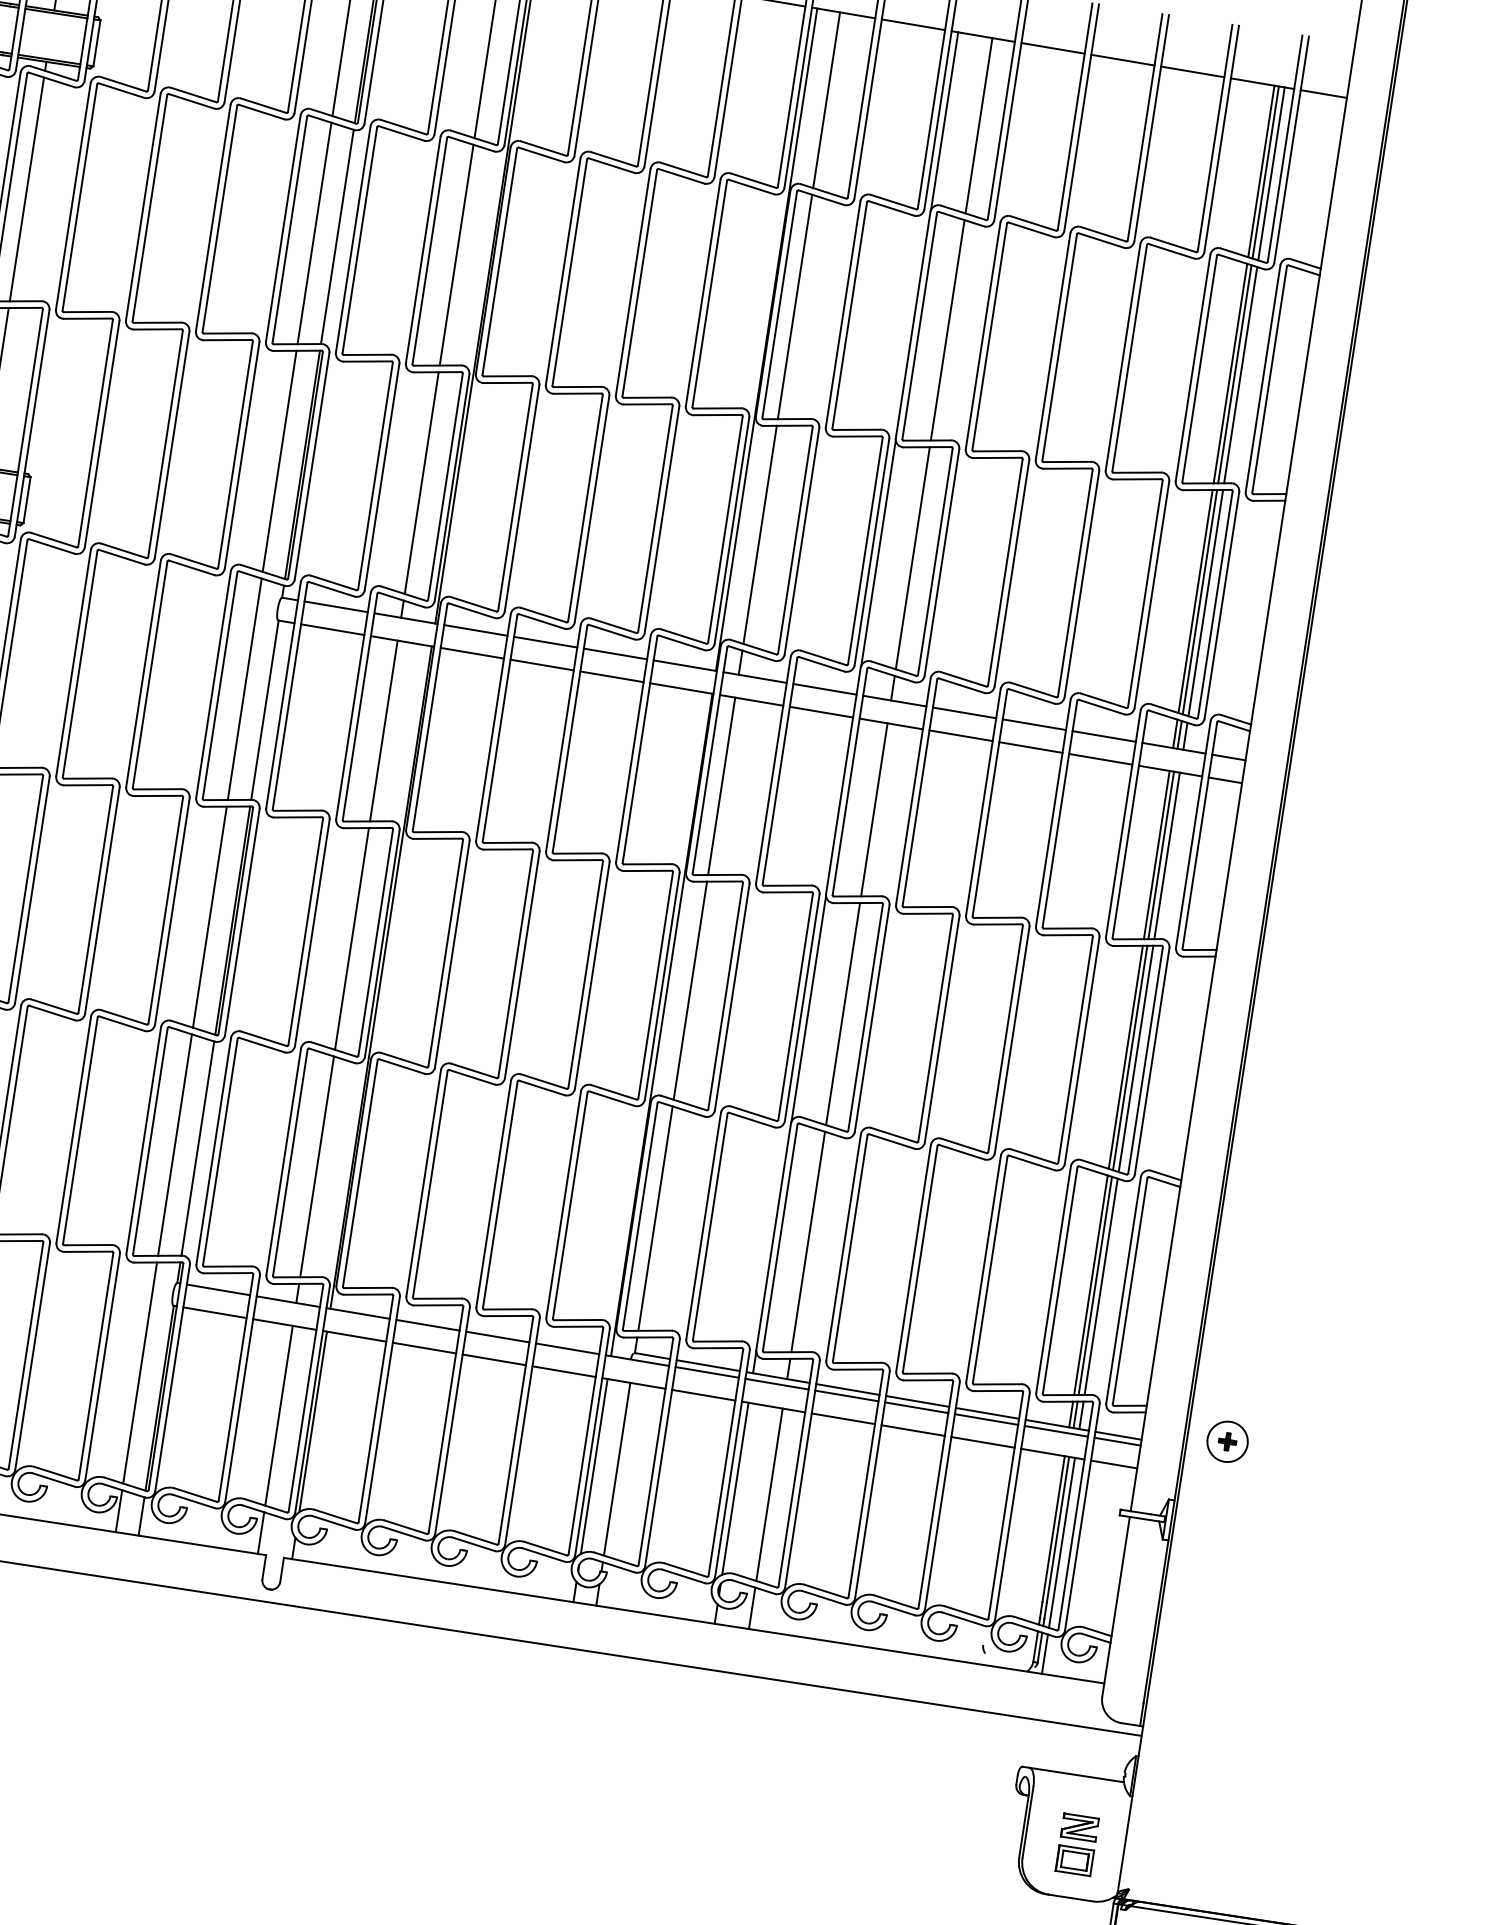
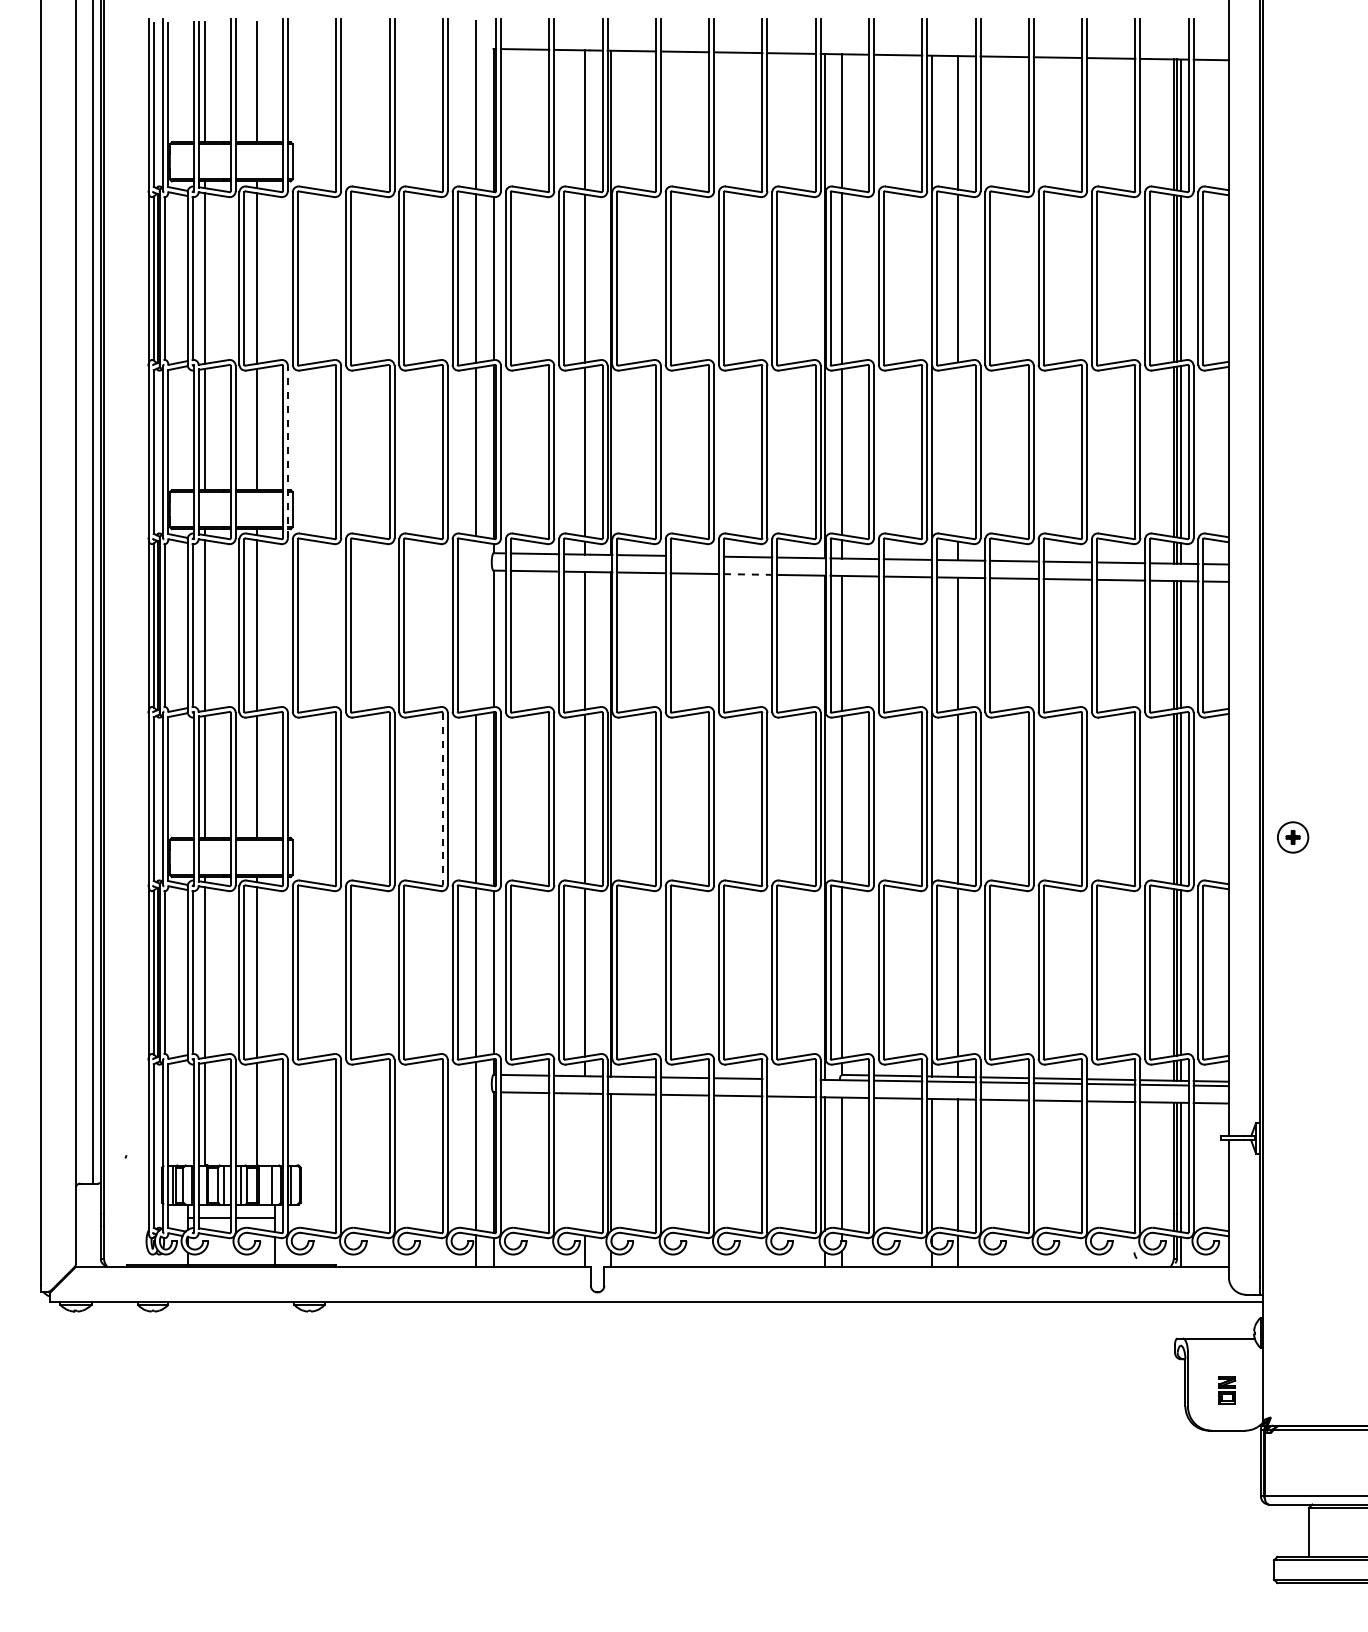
line: (31, 422) -> (287, 451), solid -> dashed
line: (913, 557) -> (958, 451), removed
line: (545, 641) -> (694, 555), removed
line: (612, 676) -> (748, 574), solid -> dashed
line: (244, 689) -> (476, 625), removed
line: (165, 910) -> (442, 799), solid -> dashed
line: (567, 1348) -> (791, 1079), removed
line: (279, 1415) -> (584, 1161), removed
part: (1228, 1441) -> (1293, 837), moved
part: (1077, 1845) -> (1227, 1390), size x0.6

